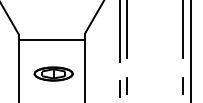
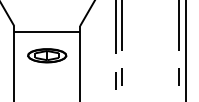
part: (53, 73) -> (47, 55), moved

